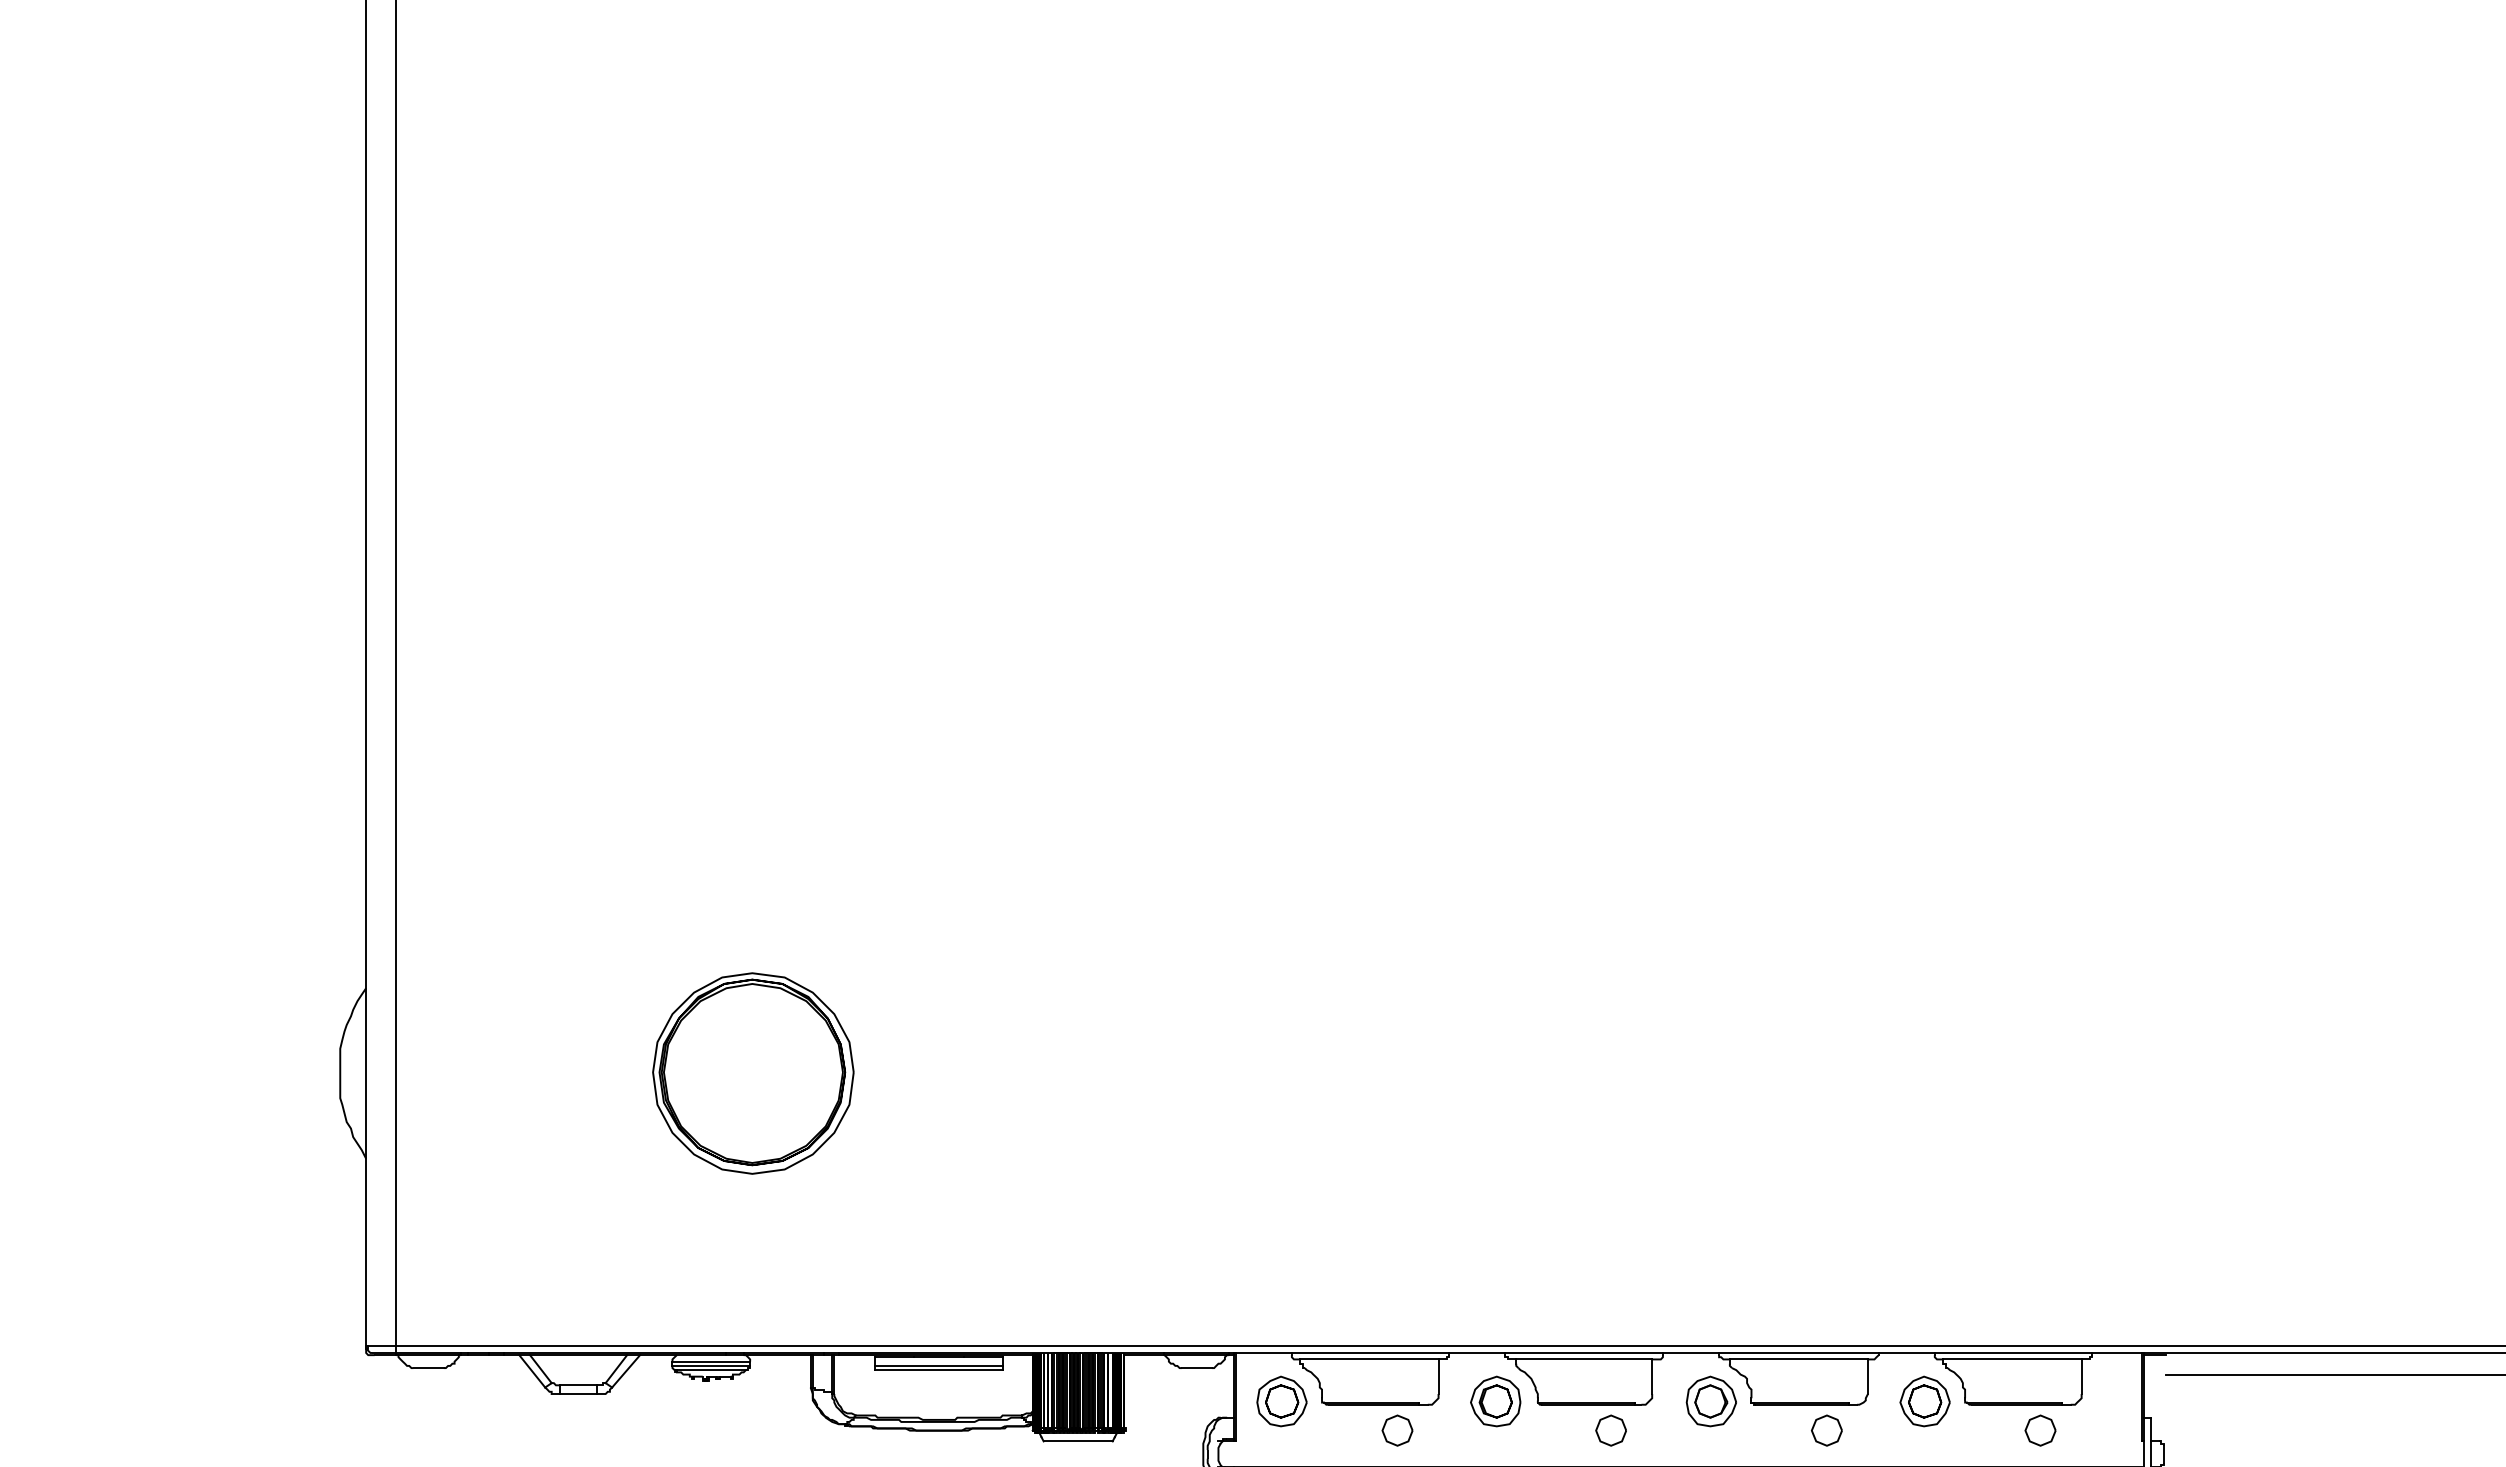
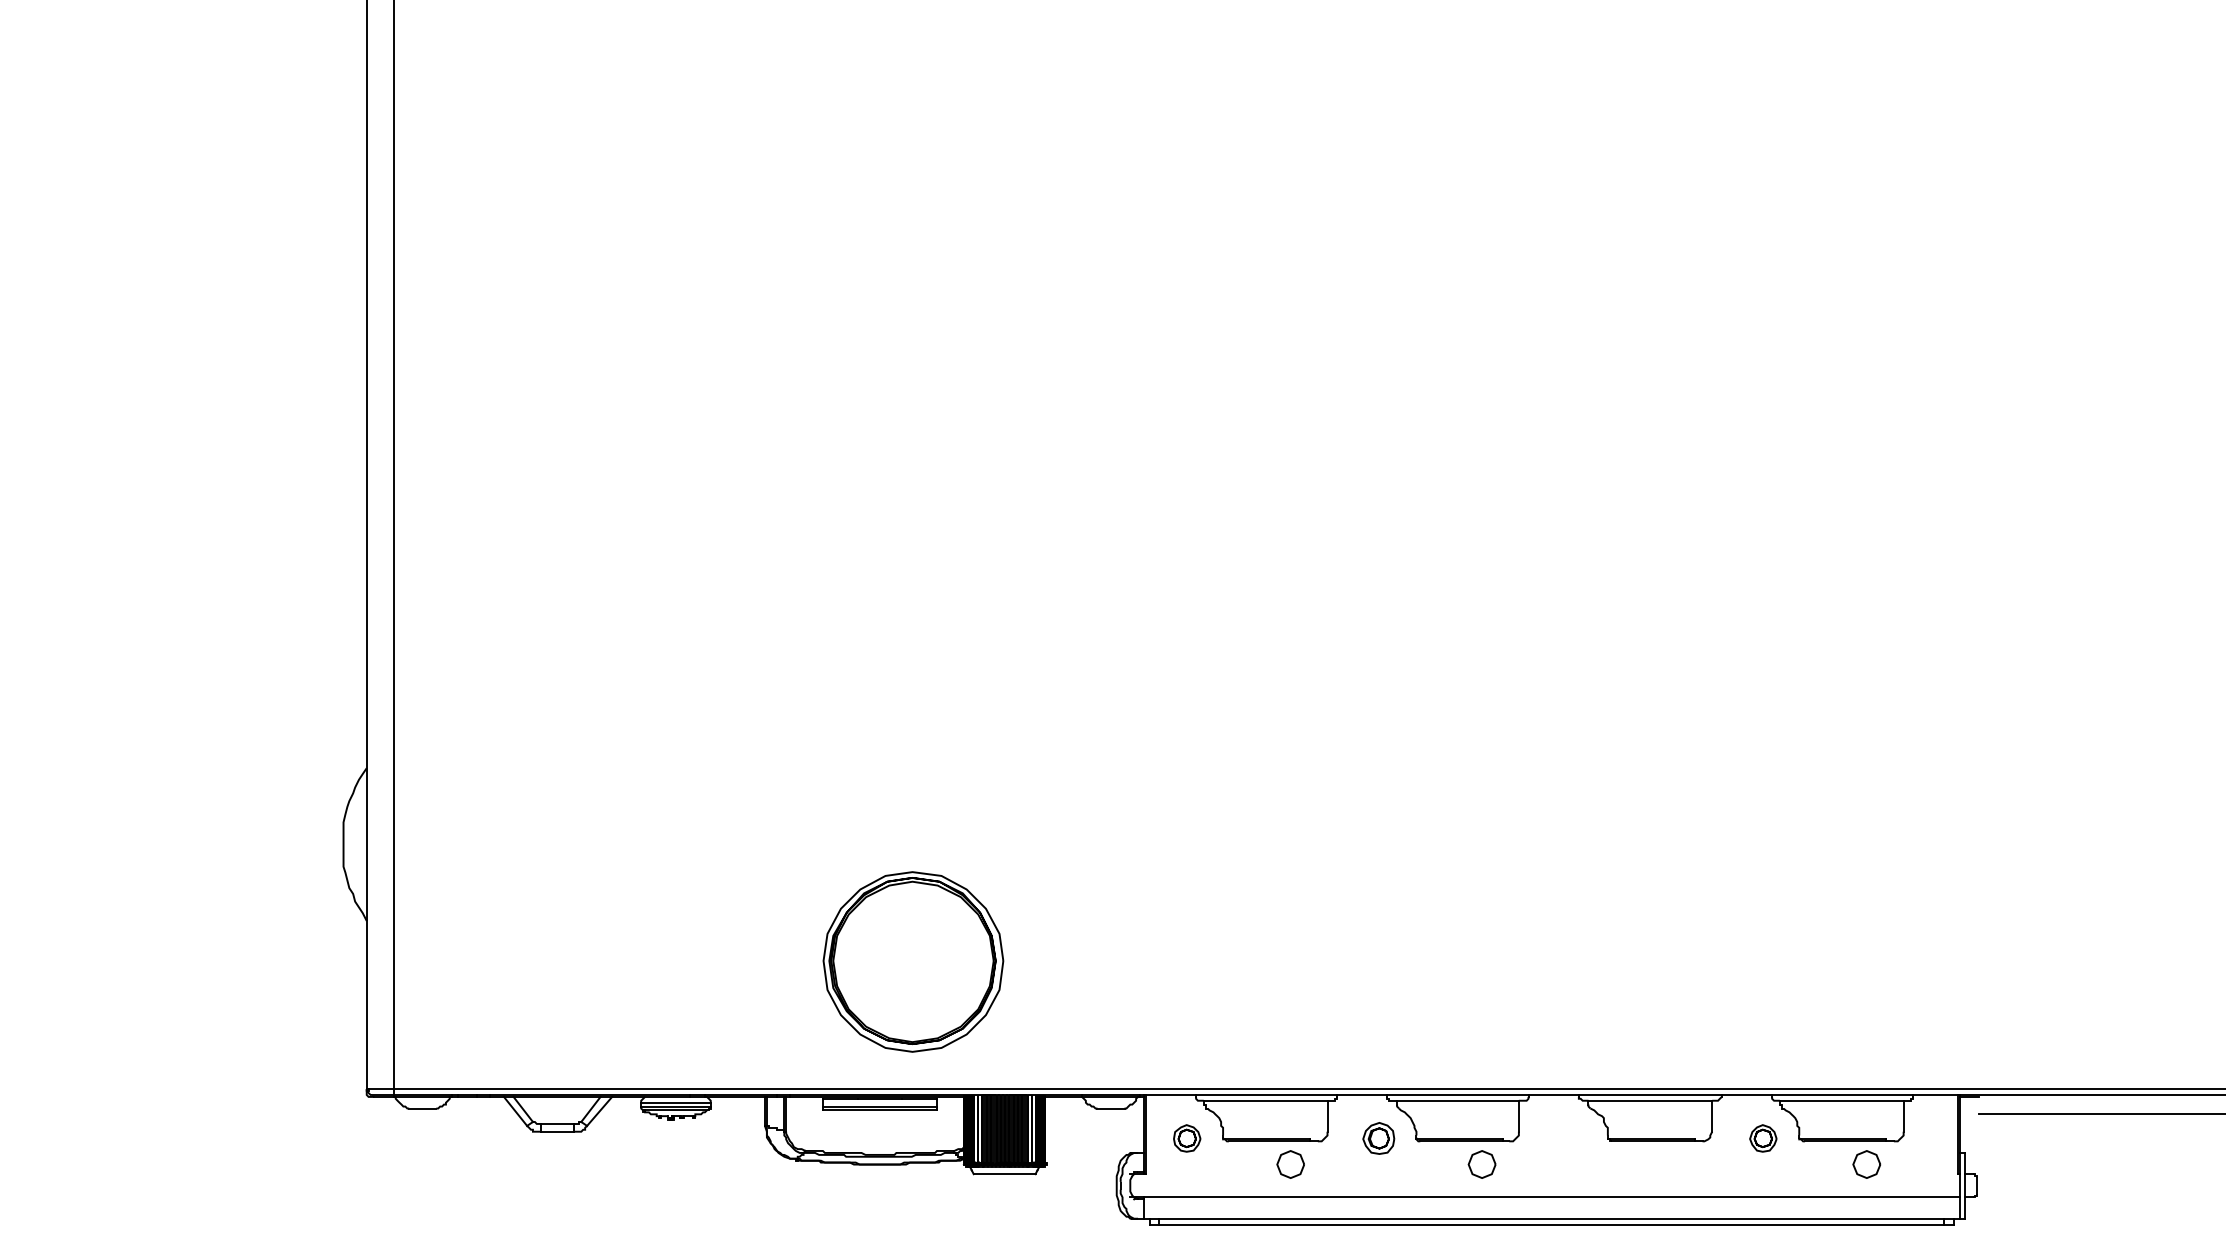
part: (753, 1073) -> (913, 961), moved
part: (1281, 1401) -> (1186, 1138), size x0.6
part: (1495, 1401) -> (1378, 1138), size x0.7
part: (1710, 1401) -> (1571, 1138), removed
part: (1924, 1401) -> (1762, 1138), size x0.6
part: (1826, 1430) -> (1675, 1164), removed

